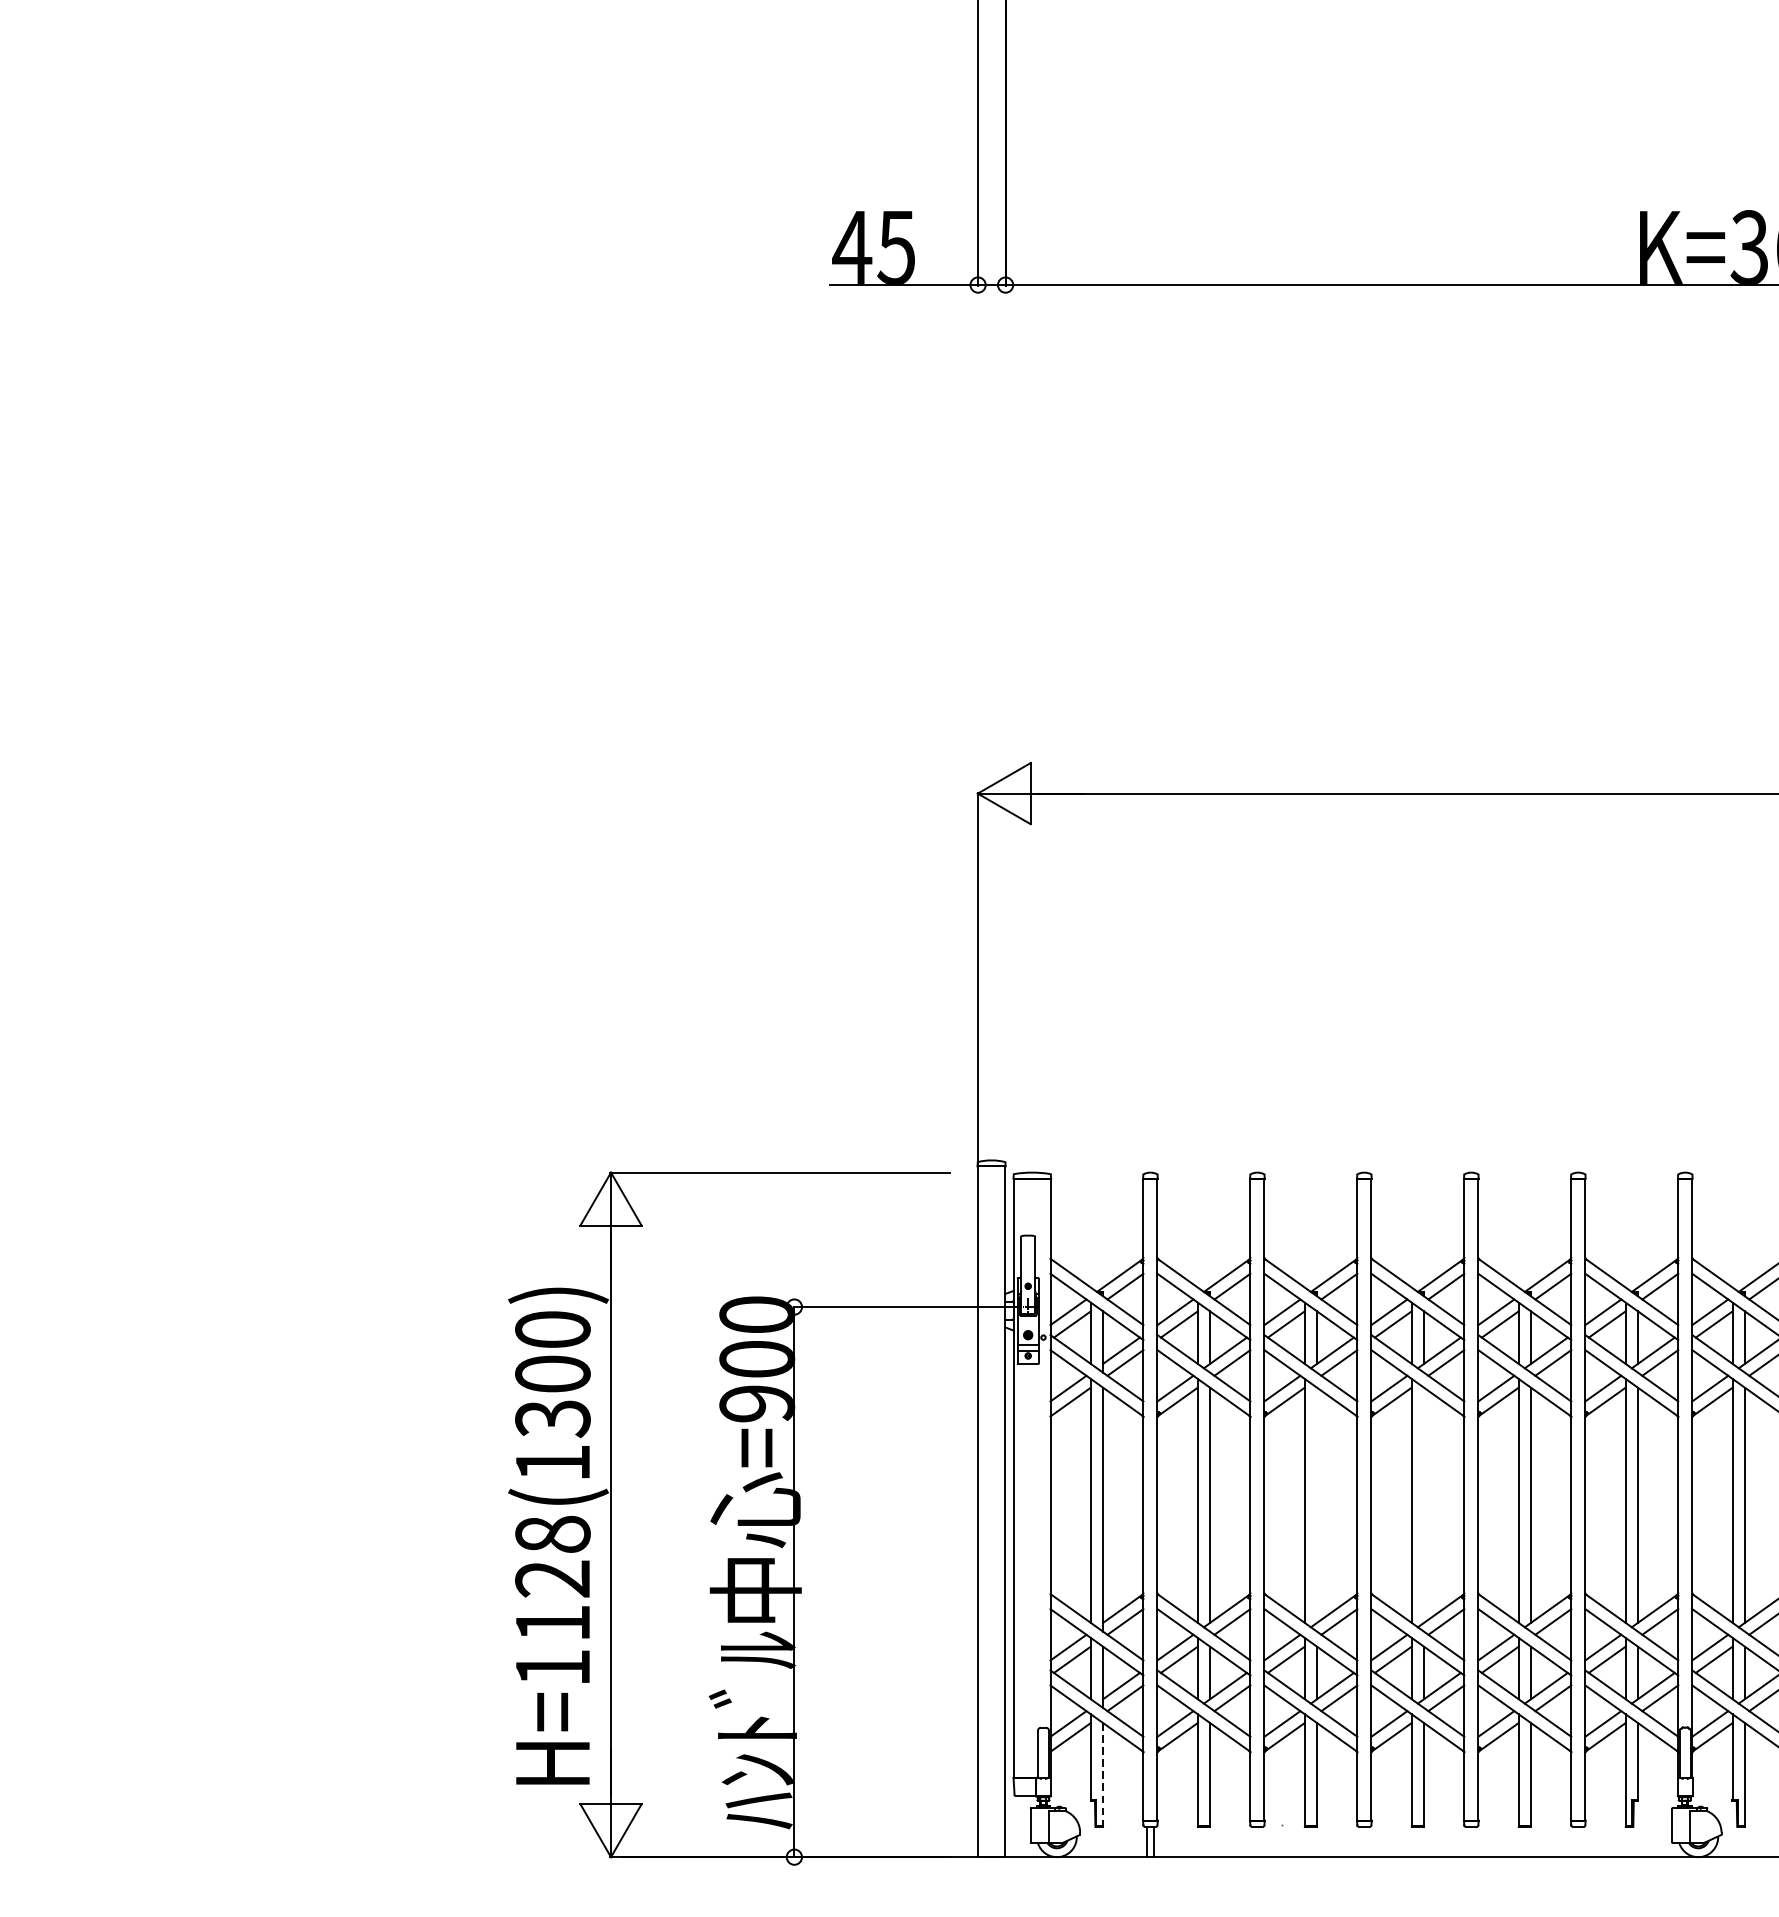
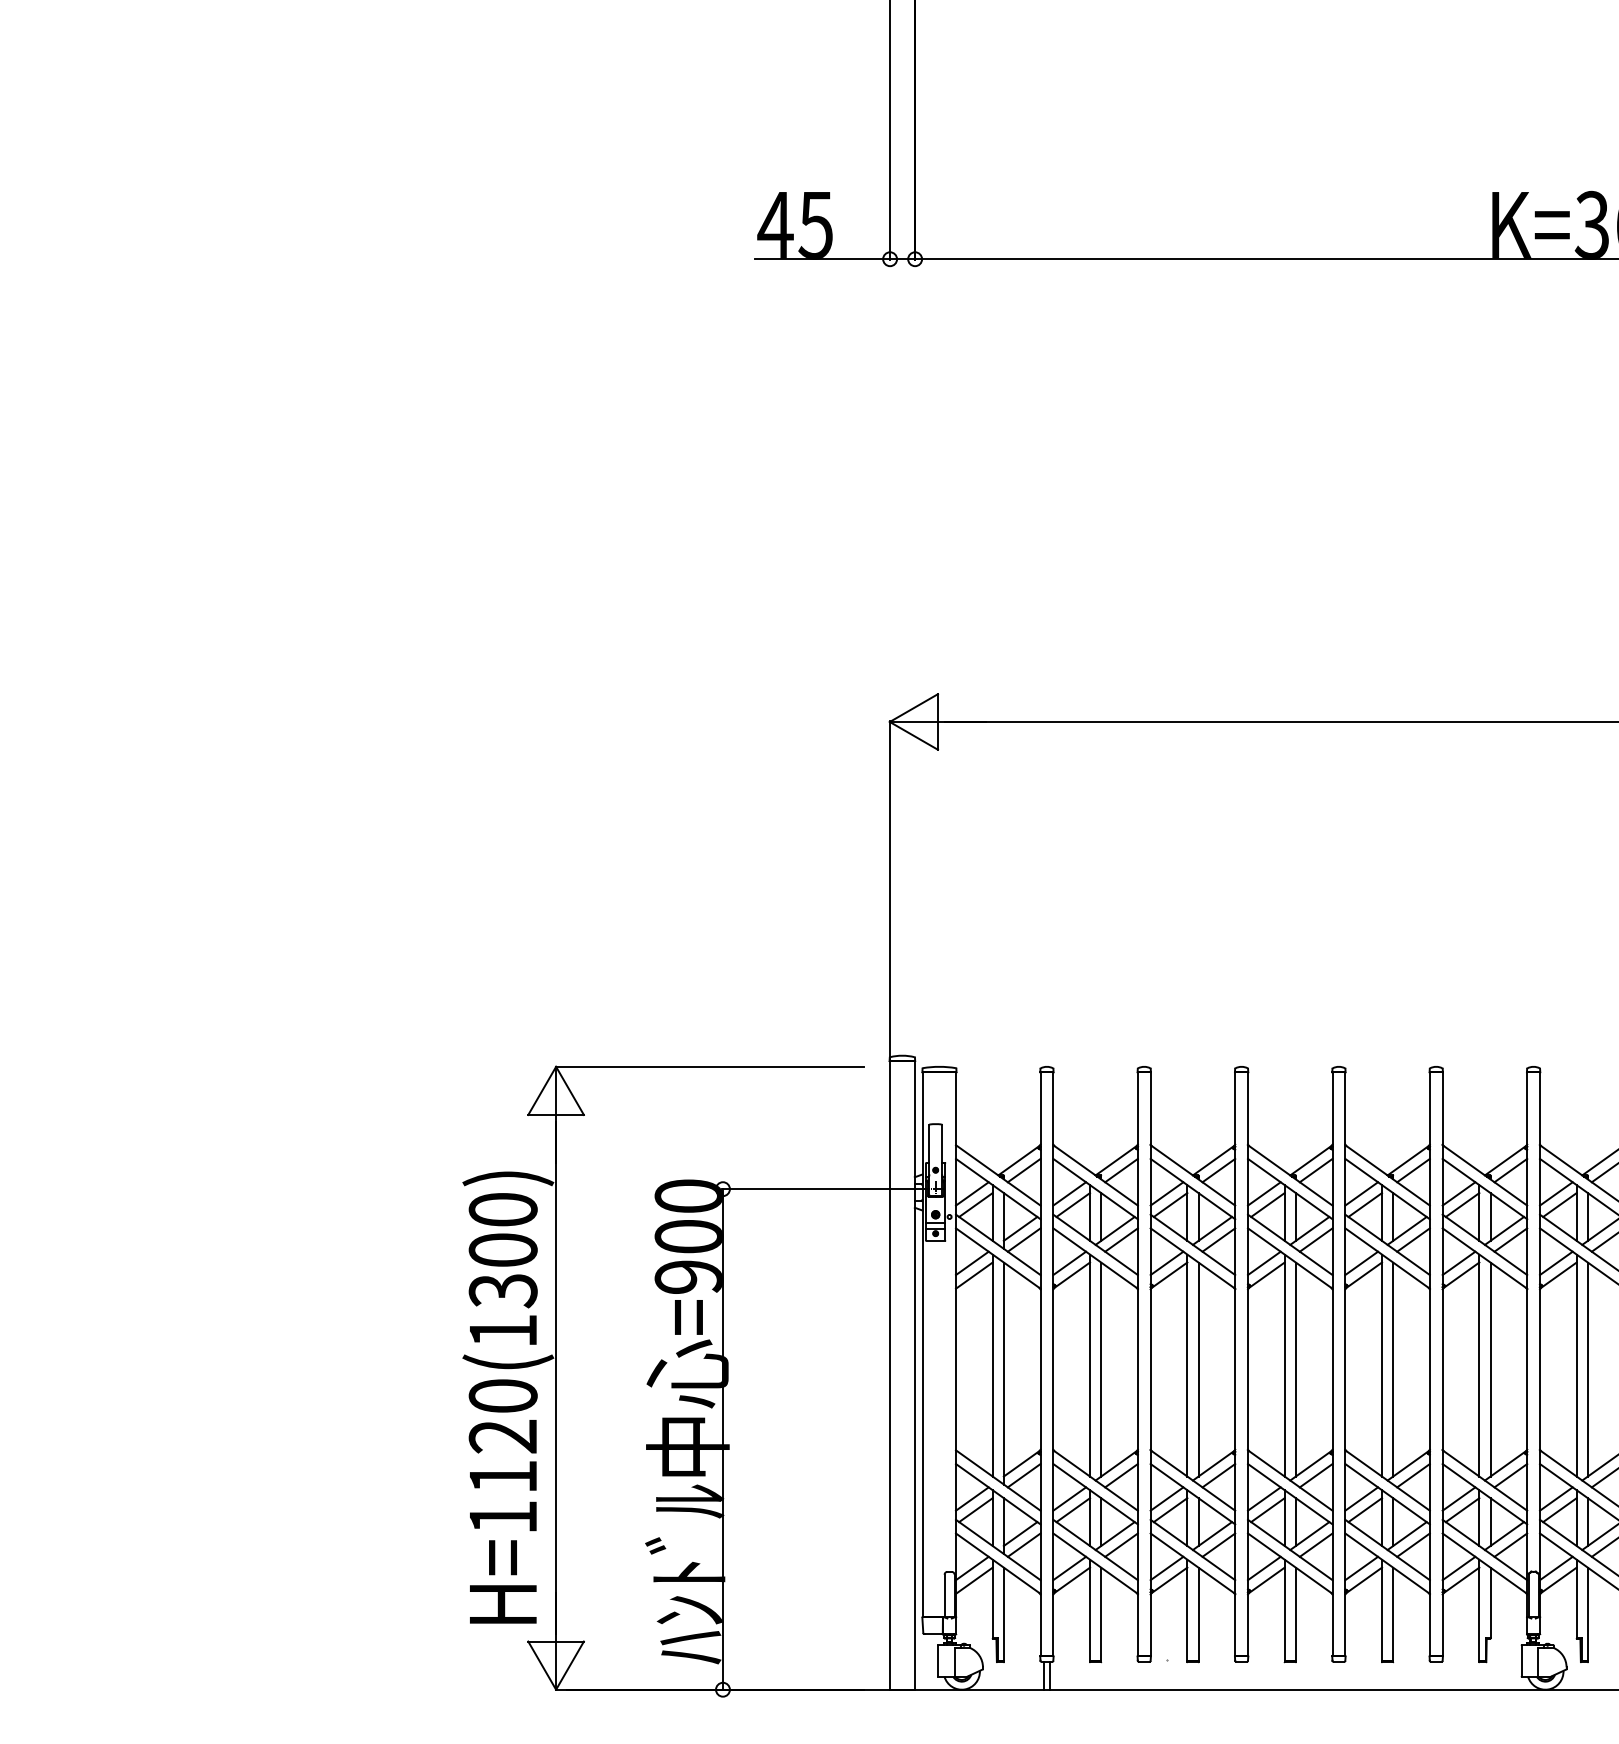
line: (1317, 1505) -> (1198, 1369), added
line: (1423, 1505) -> (1295, 1369), added
text: (552, 1533) -> (502, 1395), H=1128(1300) -> H=1120(1300)
line: (1102, 1774) -> (1003, 1614), dashed -> solid

